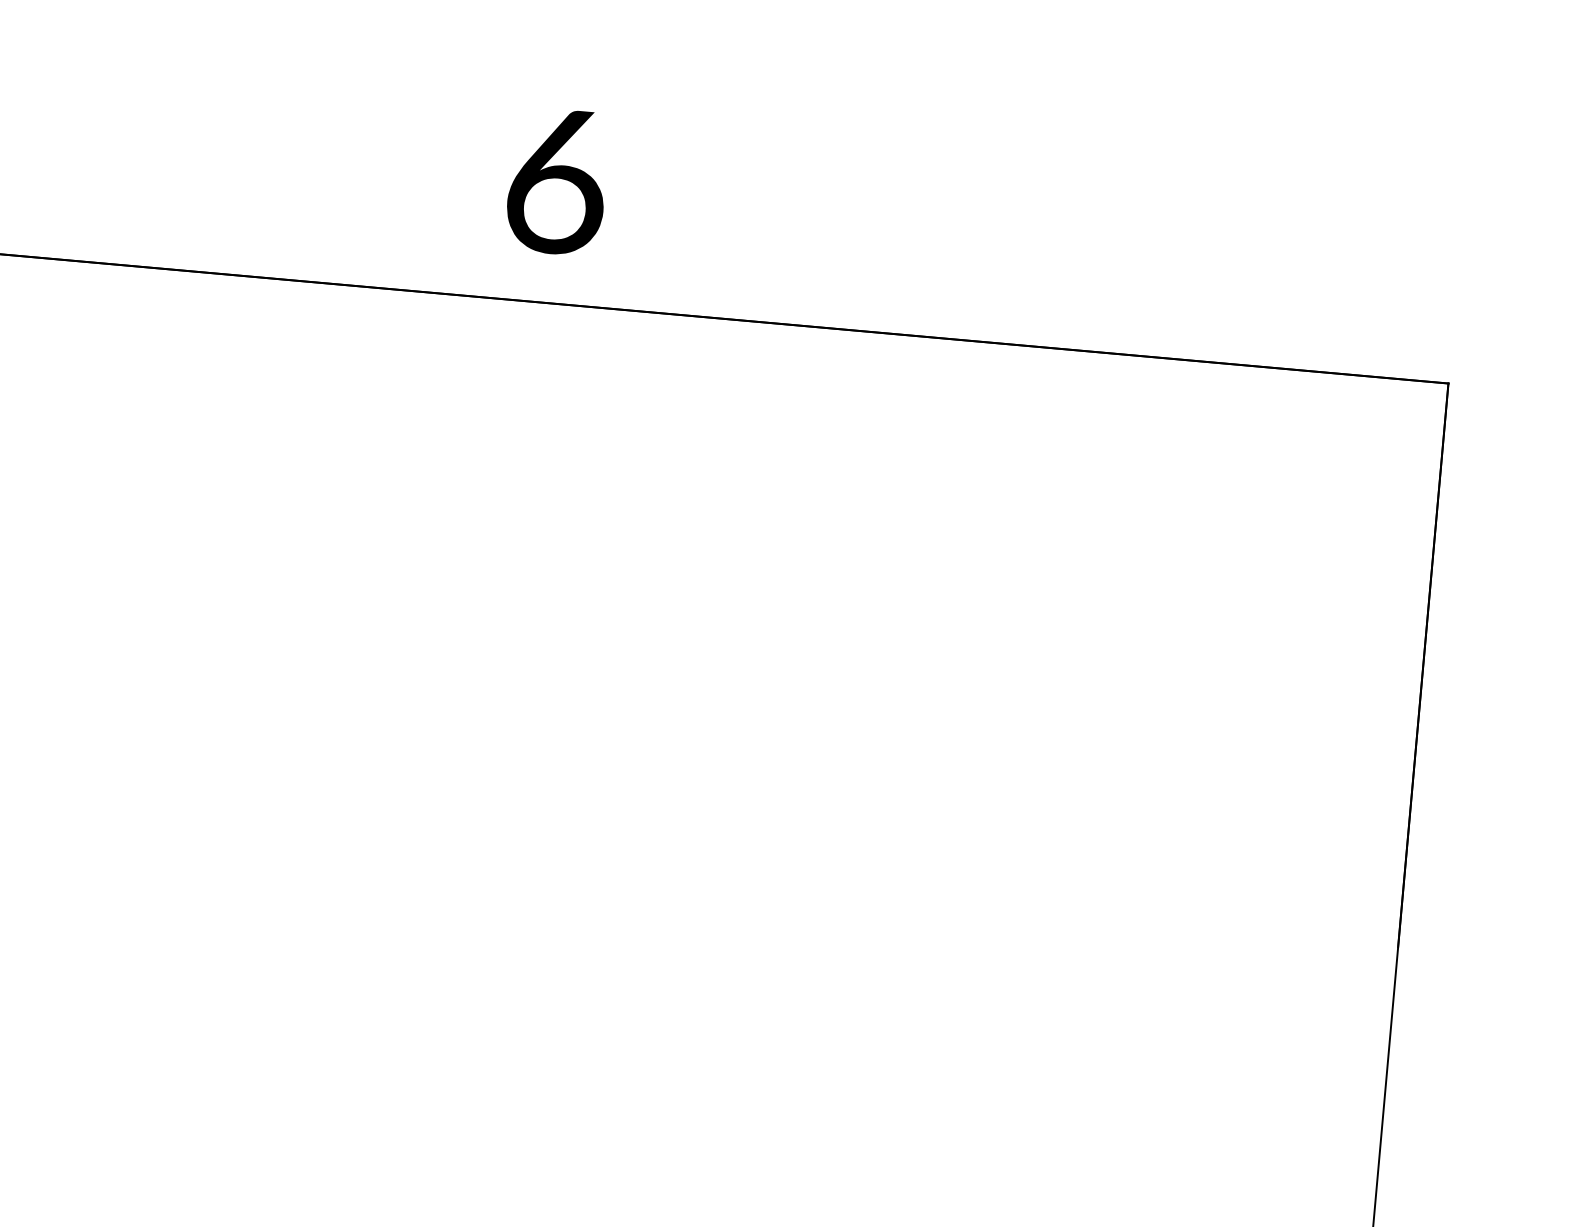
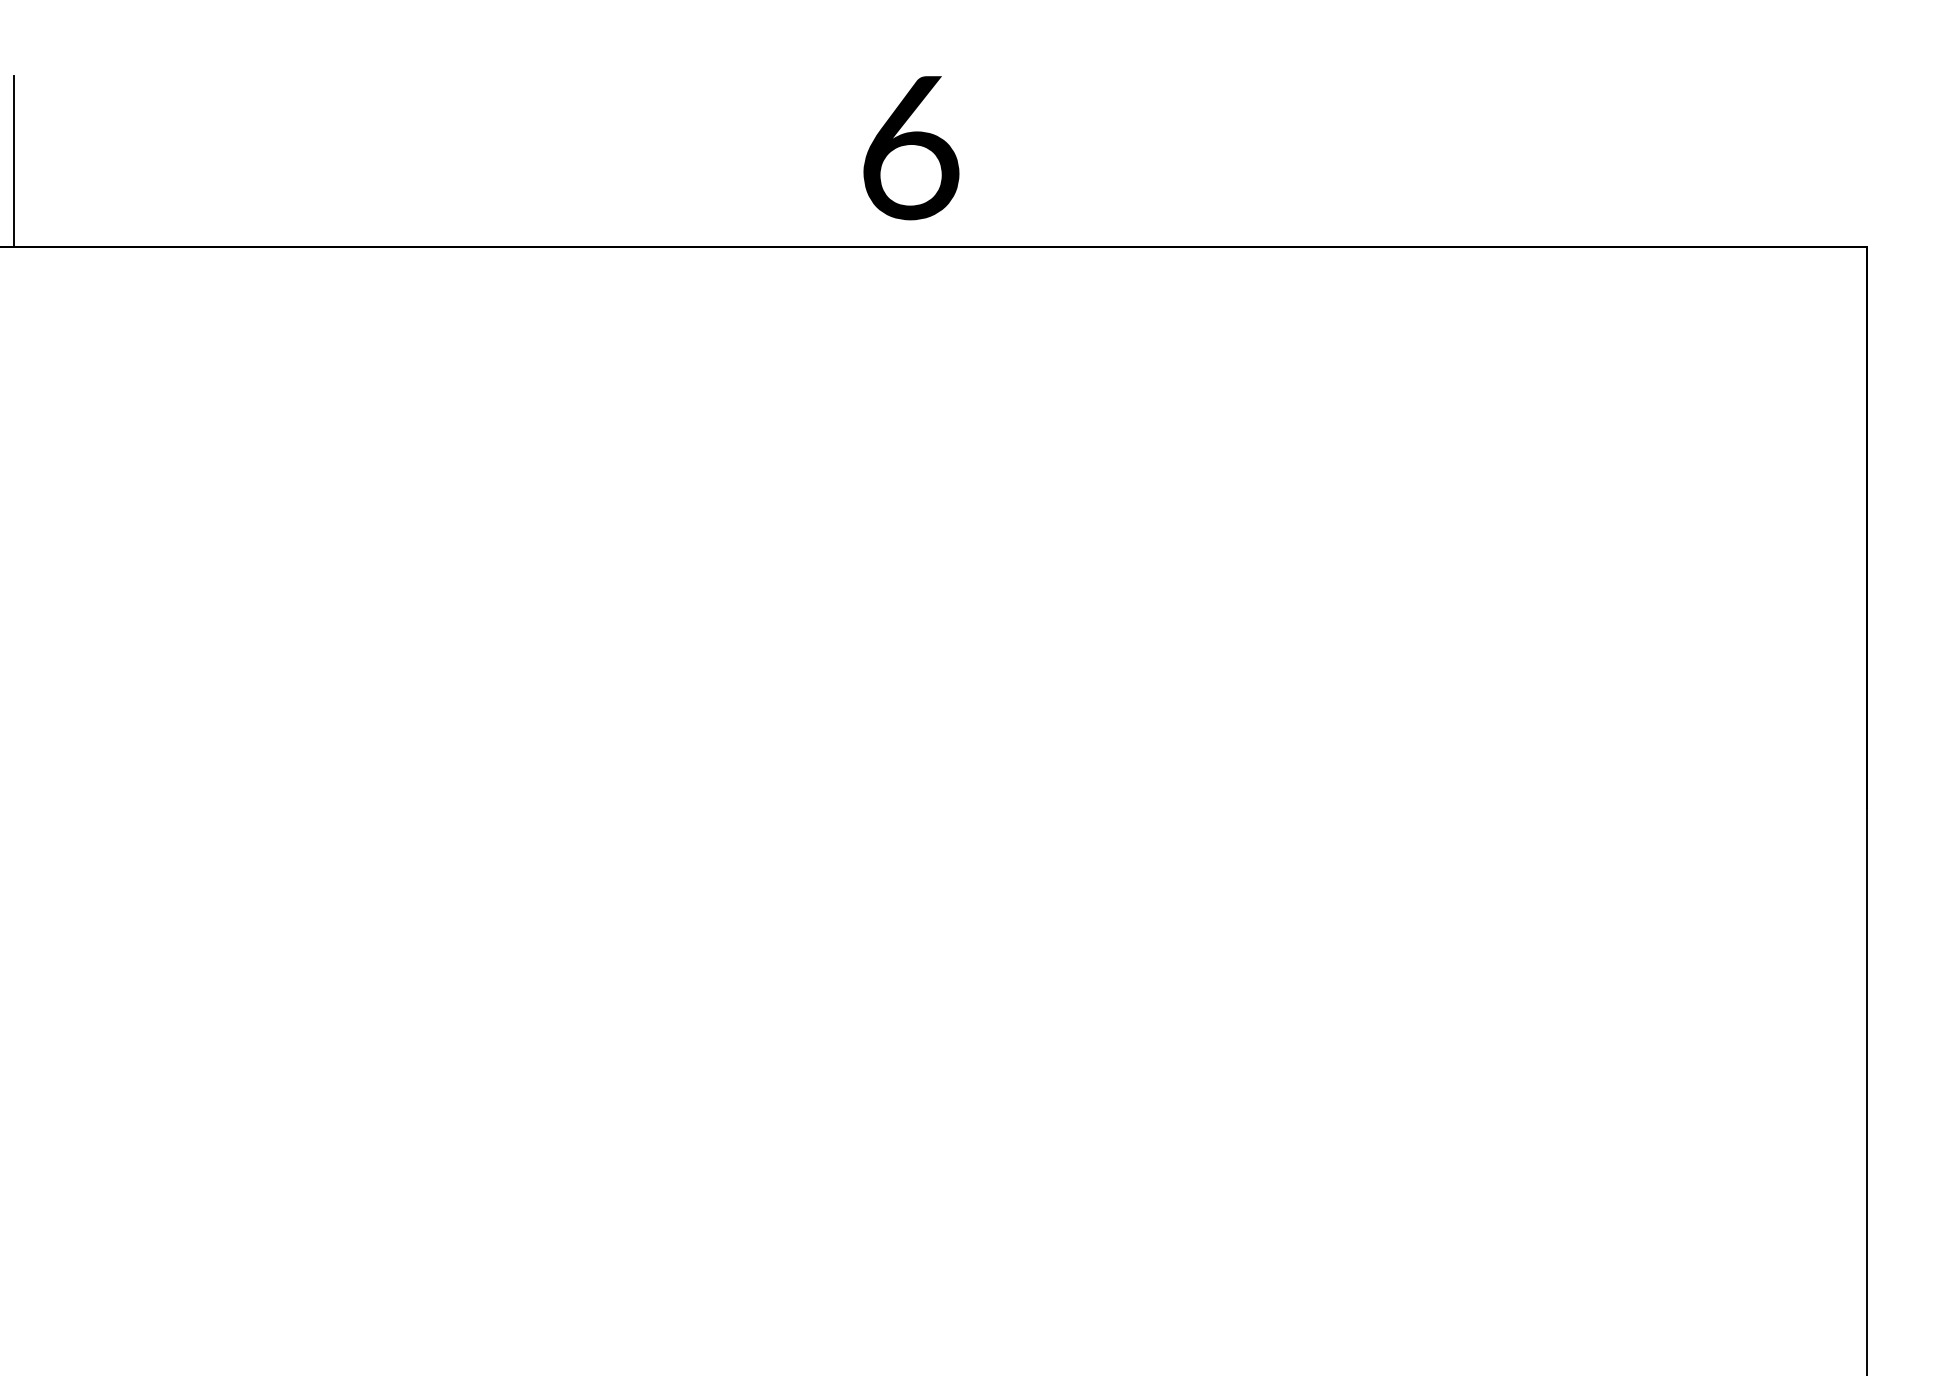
text: (557, 182) -> (911, 148), moved

